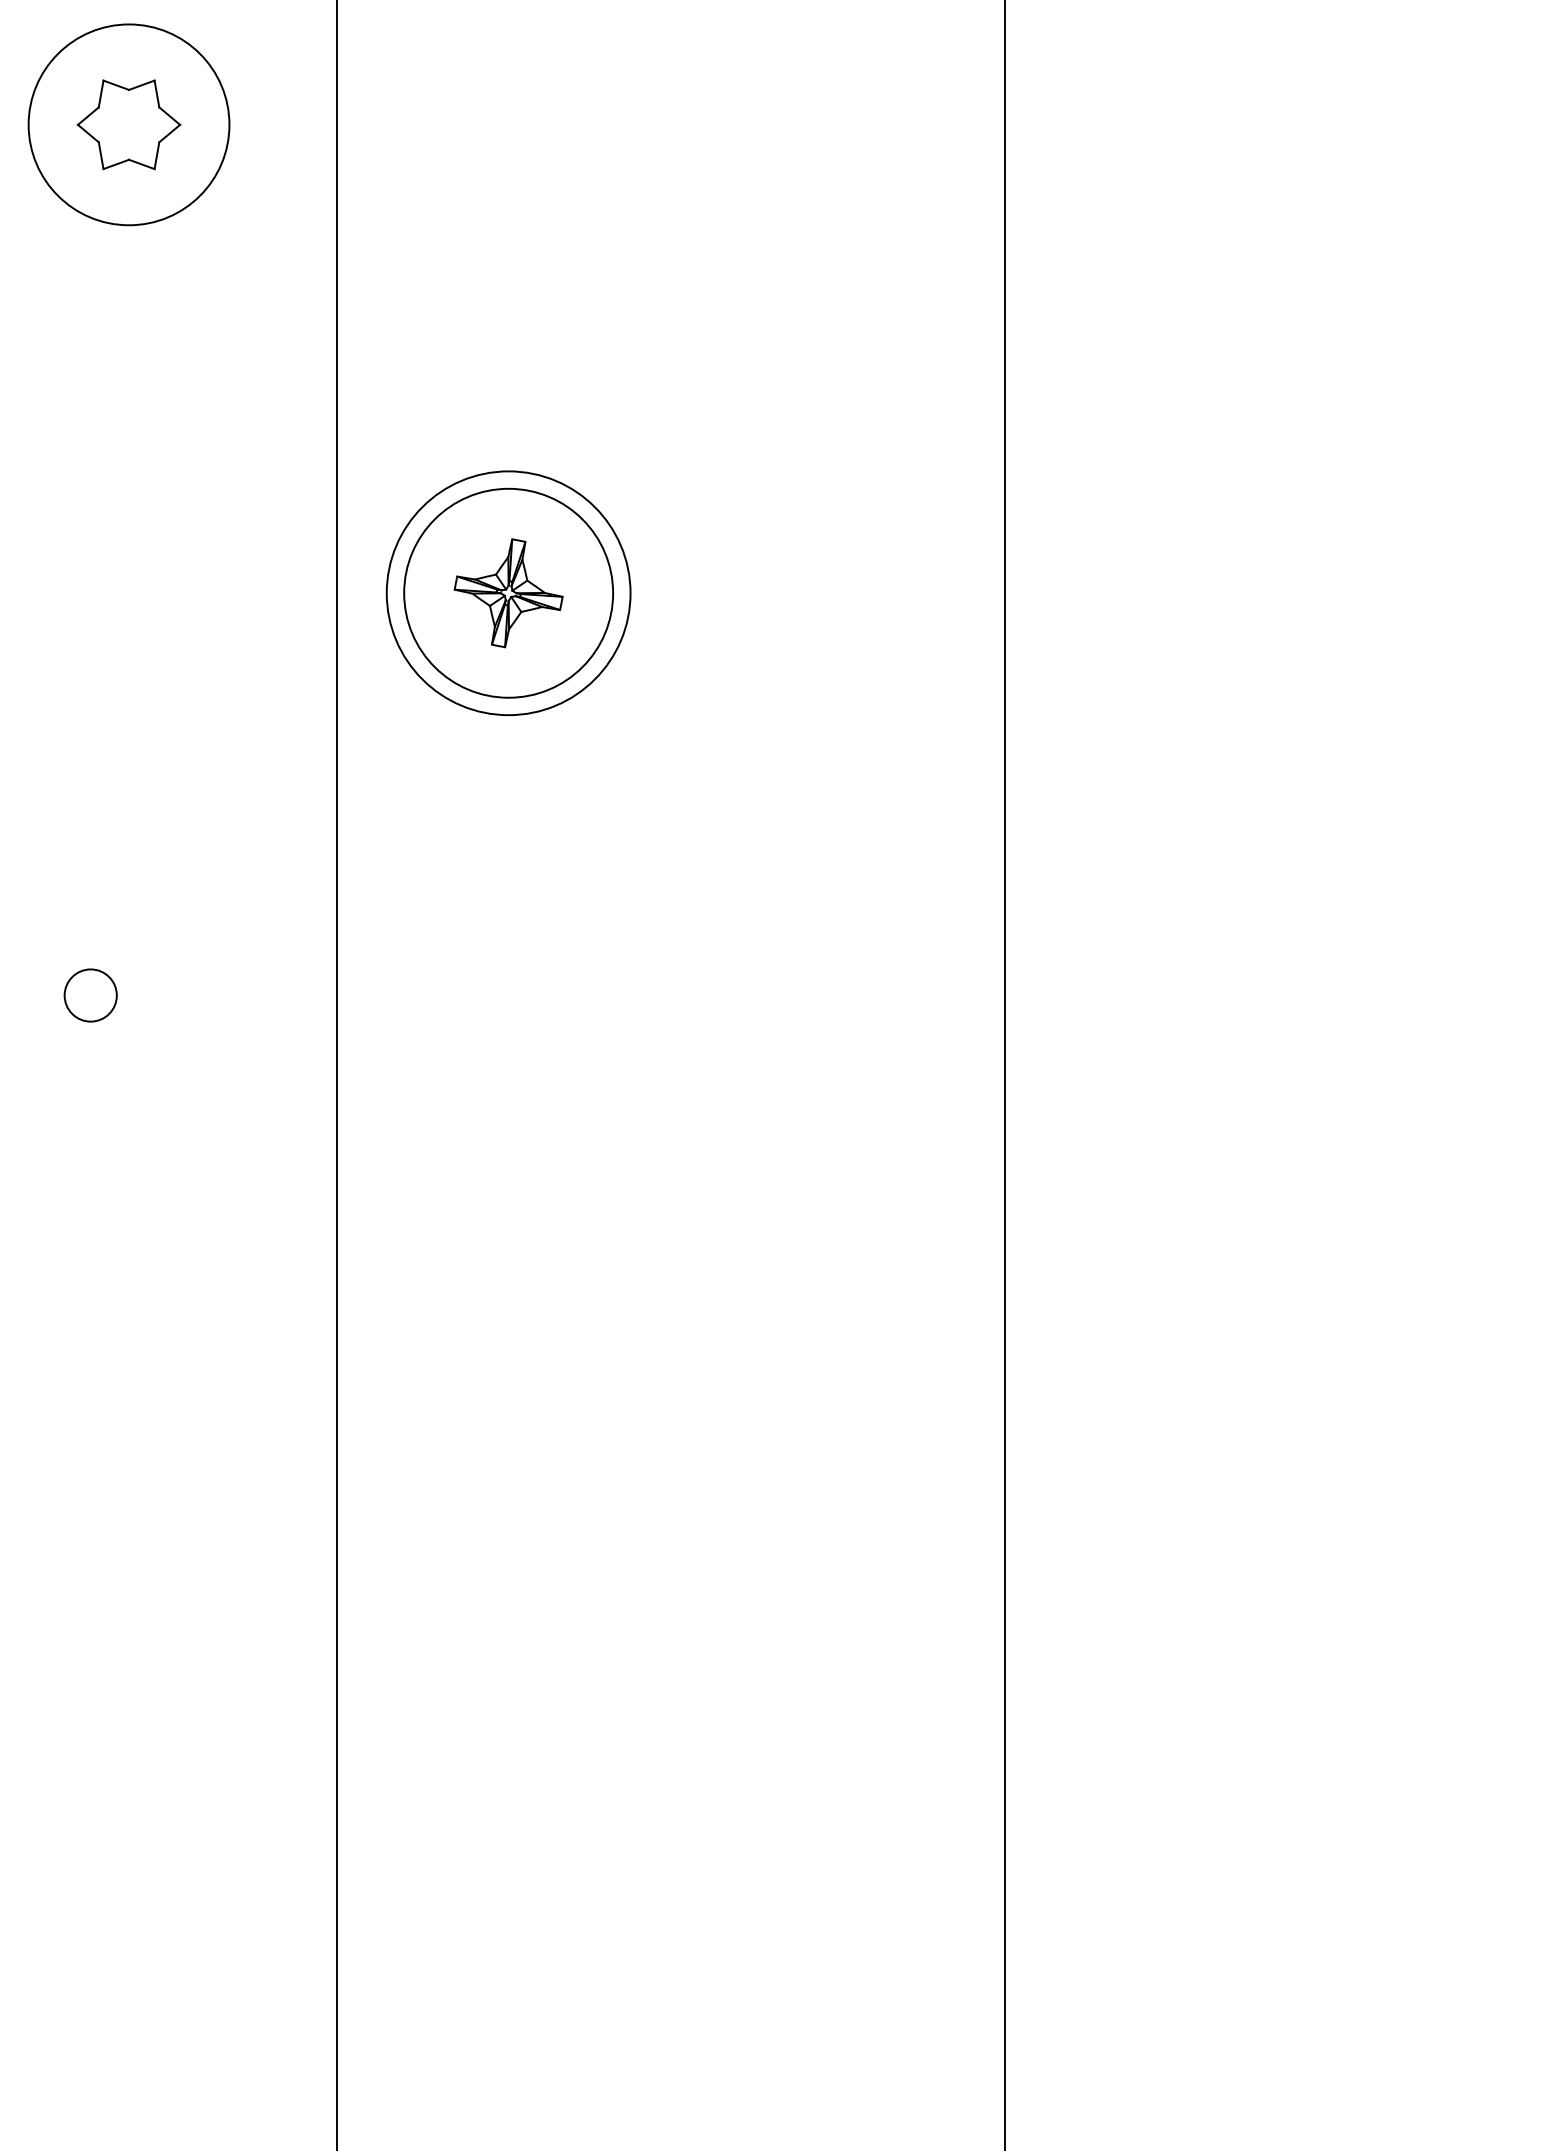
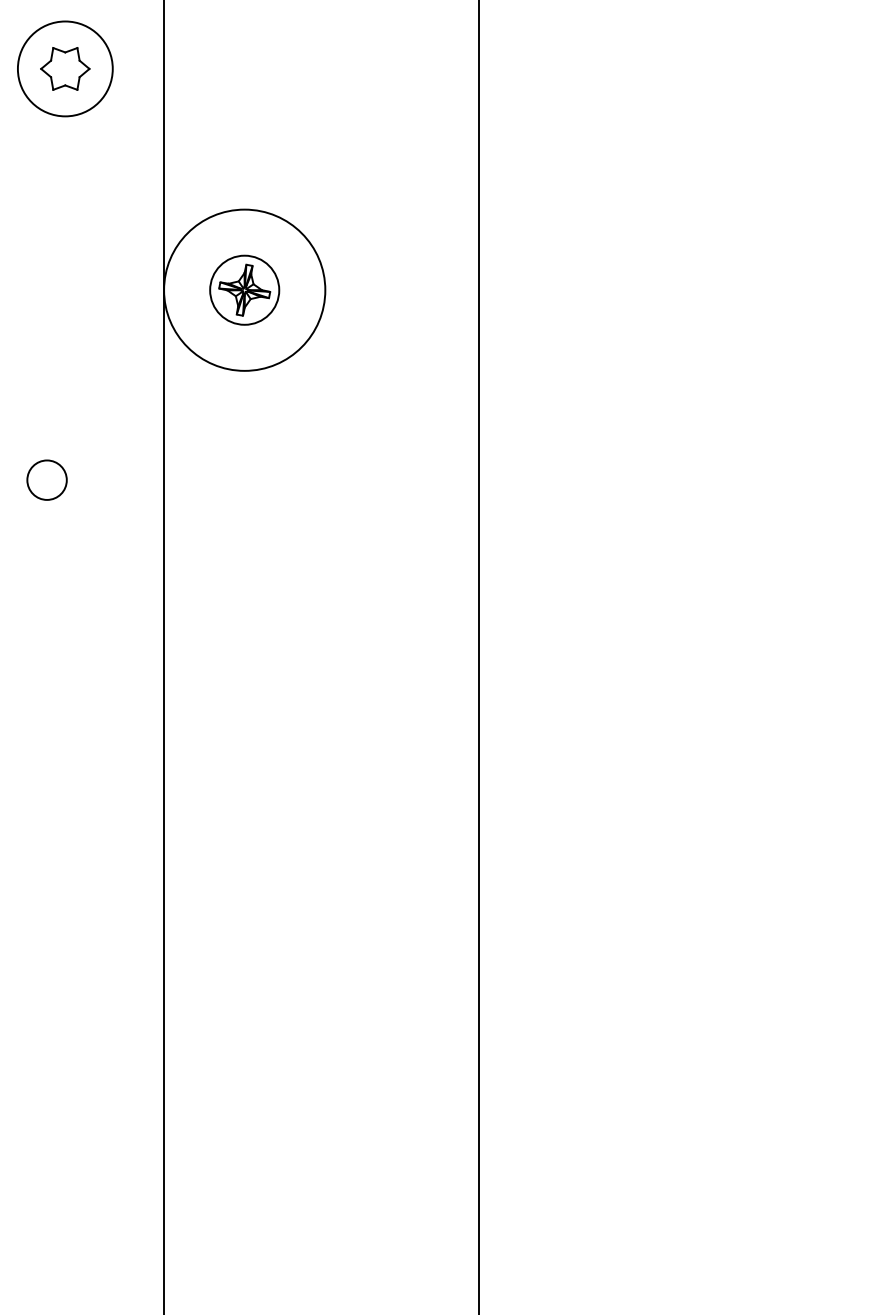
circle: (508, 591) -> (244, 289), size x0.7
circle: (508, 591) -> (244, 289), size x1.4
circle: (91, 995) -> (47, 480), size x1.6

